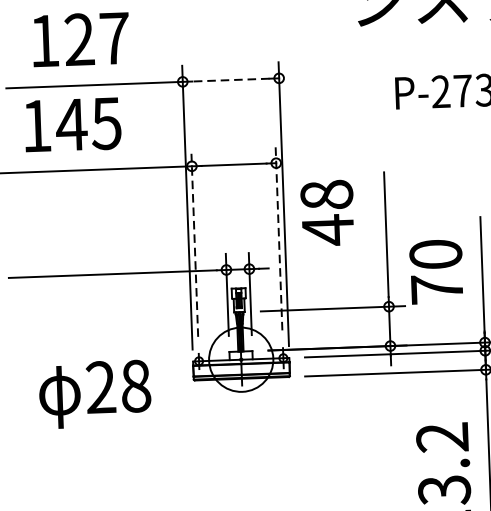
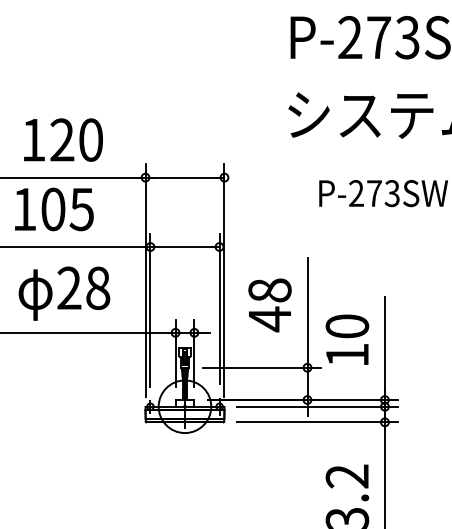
text: (115, 37) -> (91, 139), 127 -> 120
line: (231, 79) -> (185, 177), dashed -> solid
text: (71, 124) -> (53, 209), 145 -> 105
text: (326, 213) -> (269, 305), moved
line: (278, 238) -> (219, 308), dashed -> solid
line: (194, 242) -> (150, 309), dashed -> solid
text: (437, 288) -> (347, 354), 70 -> 10
text: (95, 394) -> (64, 293), moved

